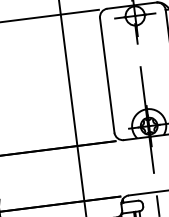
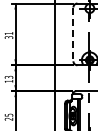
line: (107, 75) -> (73, 34), solid -> dashed

